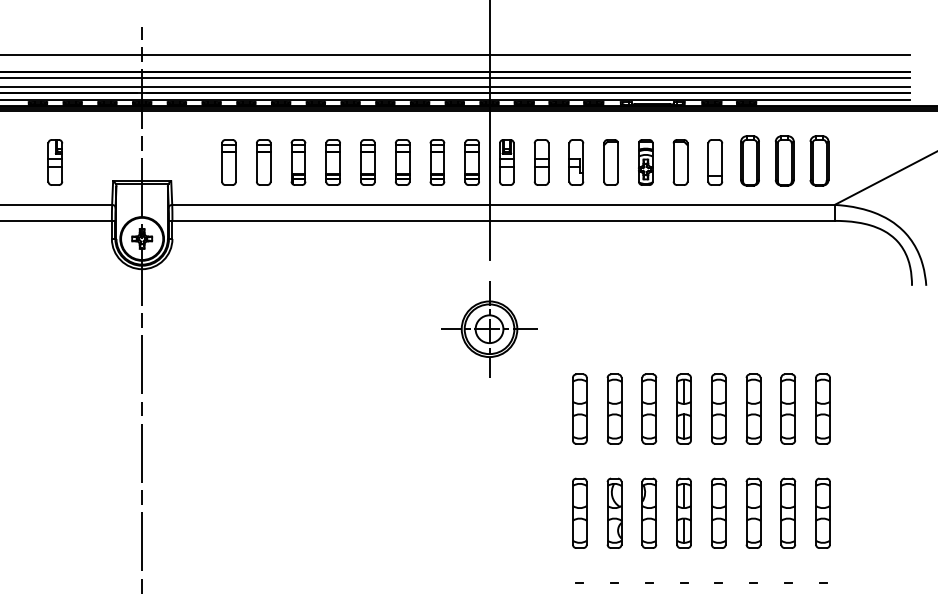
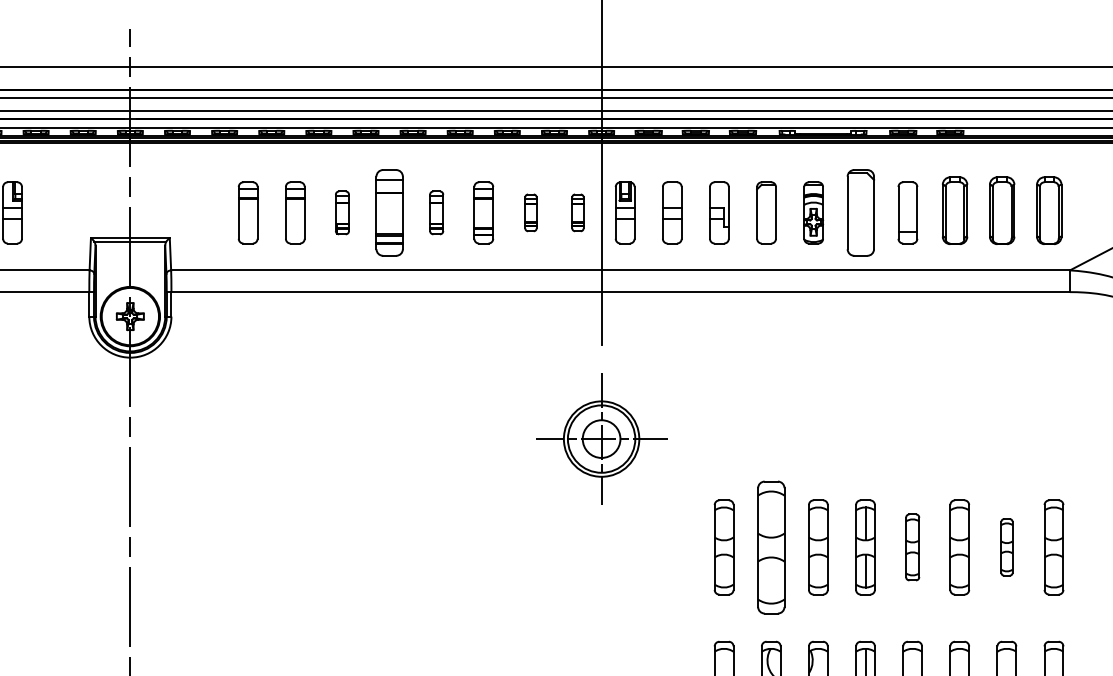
part: (298, 162) -> (342, 212), size x0.7
part: (332, 162) -> (388, 212), size x1.4
part: (367, 162) -> (436, 212), size x0.7
part: (437, 162) -> (531, 212), size x0.6
part: (471, 162) -> (577, 212), size x0.6
part: (680, 162) -> (860, 212), size x1.4
part: (614, 408) -> (771, 546), size x1.4
part: (718, 408) -> (912, 546), size x0.7
part: (788, 408) -> (1007, 546), size x0.6

